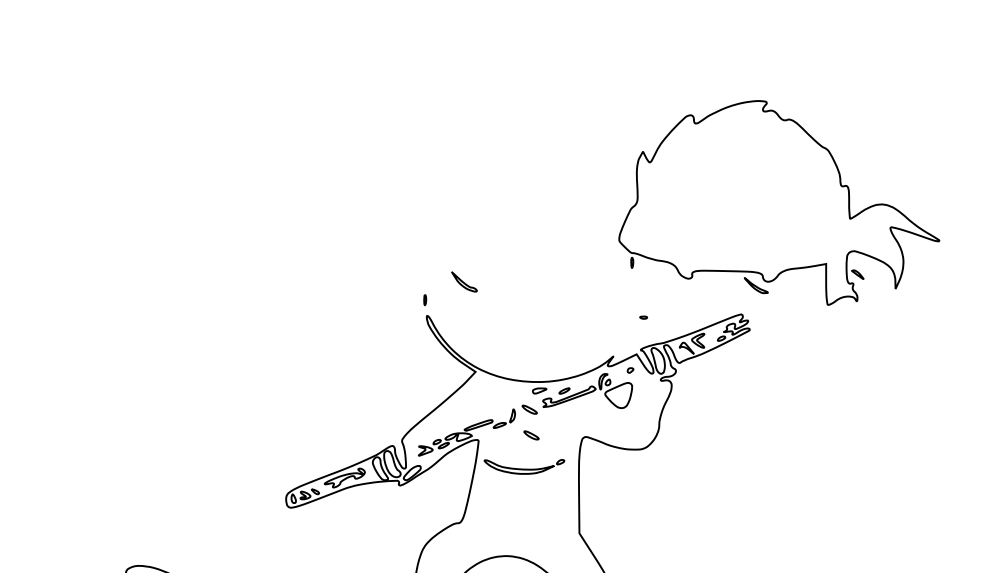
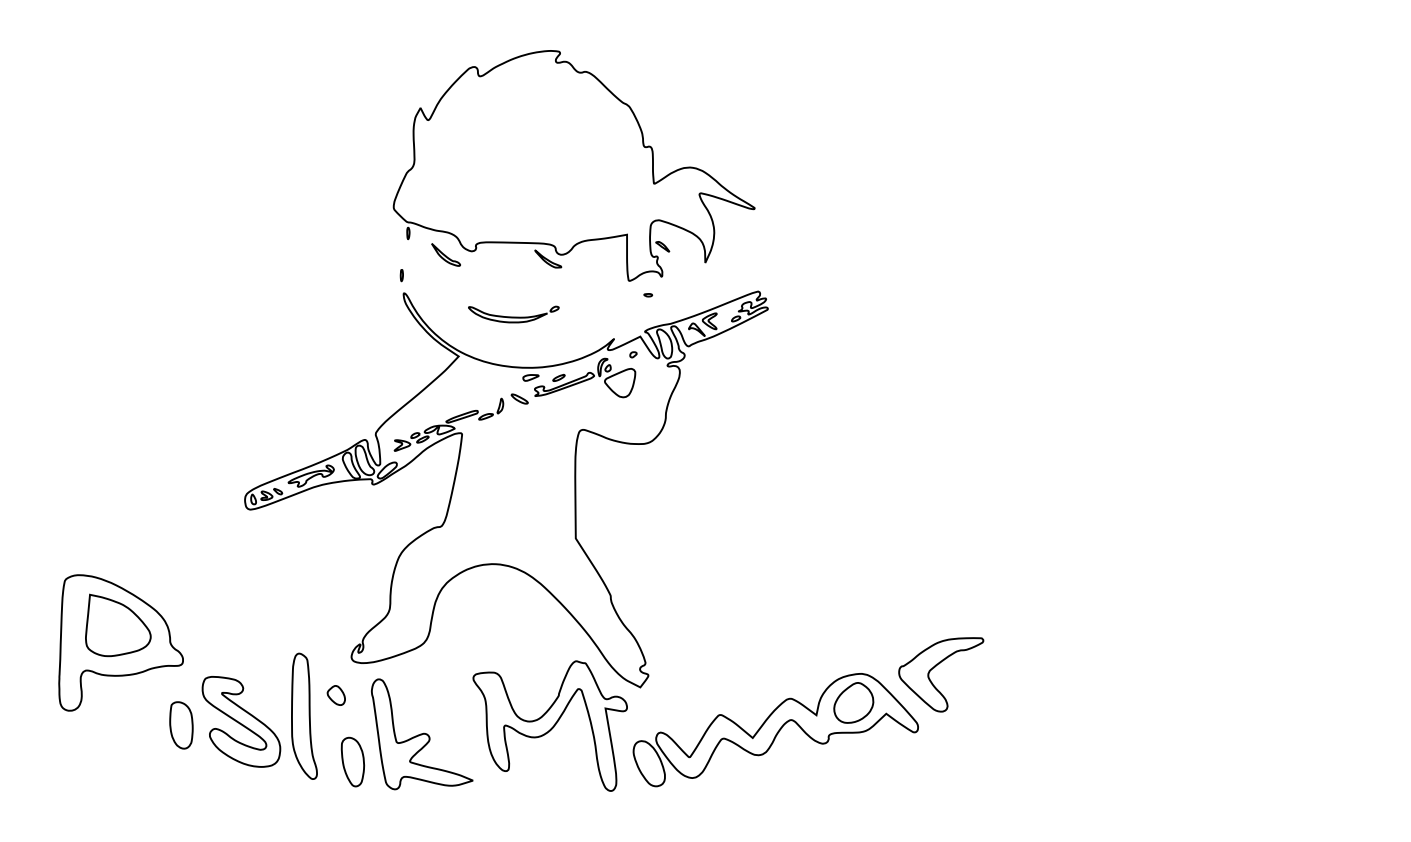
part: (778, 202) -> (573, 165), moved
part: (531, 434) -> (521, 427), removed
part: (524, 466) -> (513, 314), moved

